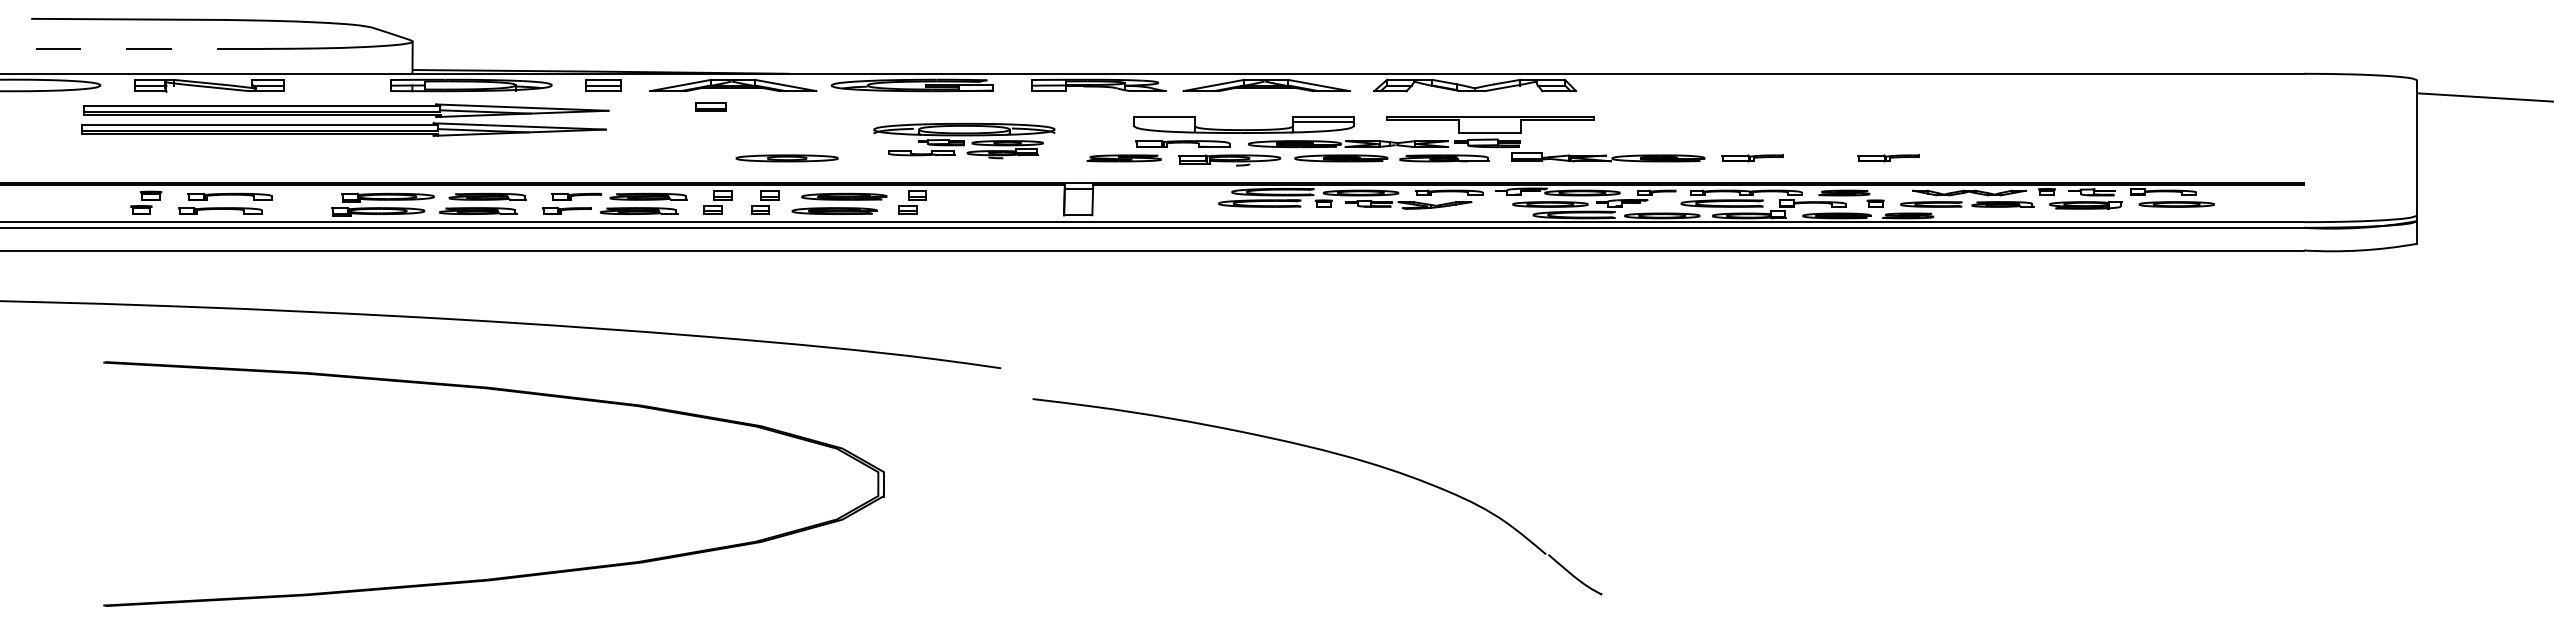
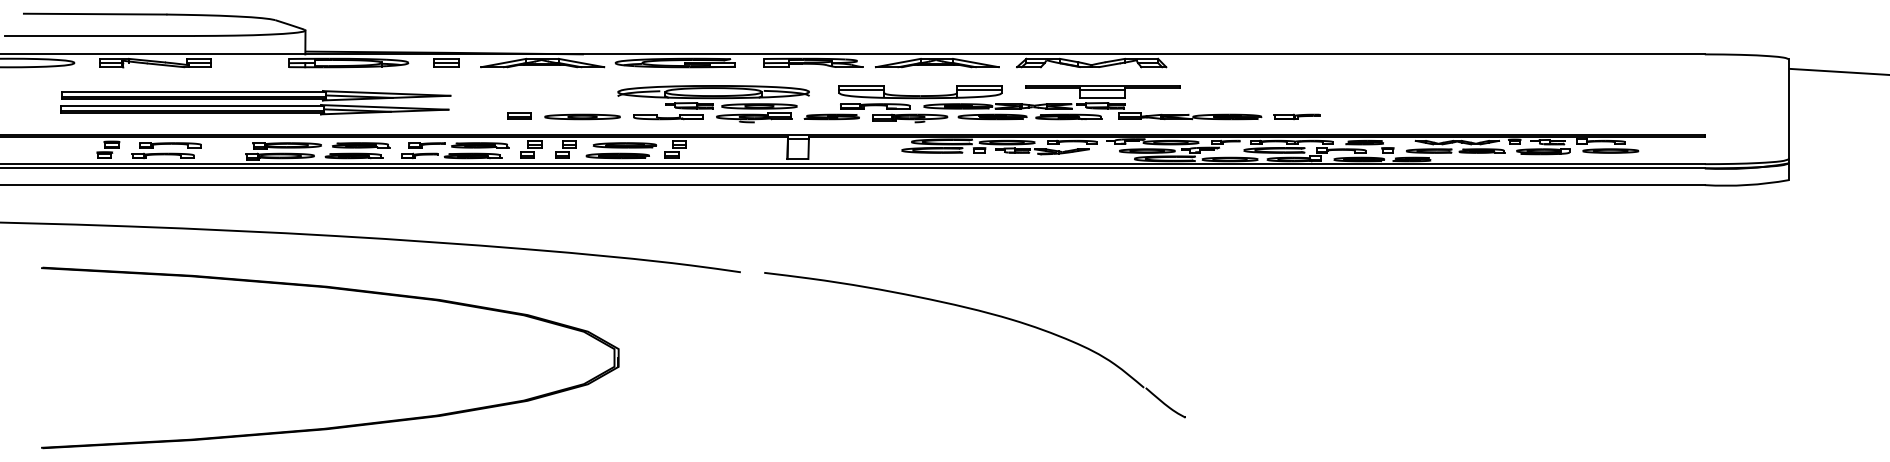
line: (134, 48) -> (99, 35), dashed -> solid
part: (710, 106) -> (519, 115), moved
part: (345, 119) -> (255, 102), moved
line: (1163, 122) -> (861, 90), added
line: (1489, 122) -> (1102, 90), added
part: (964, 140) -> (713, 103), size x1.43
part: (1888, 158) -> (1397, 117), removed
part: (502, 391) -> (336, 289), moved
part: (1330, 453) -> (984, 313), moved

